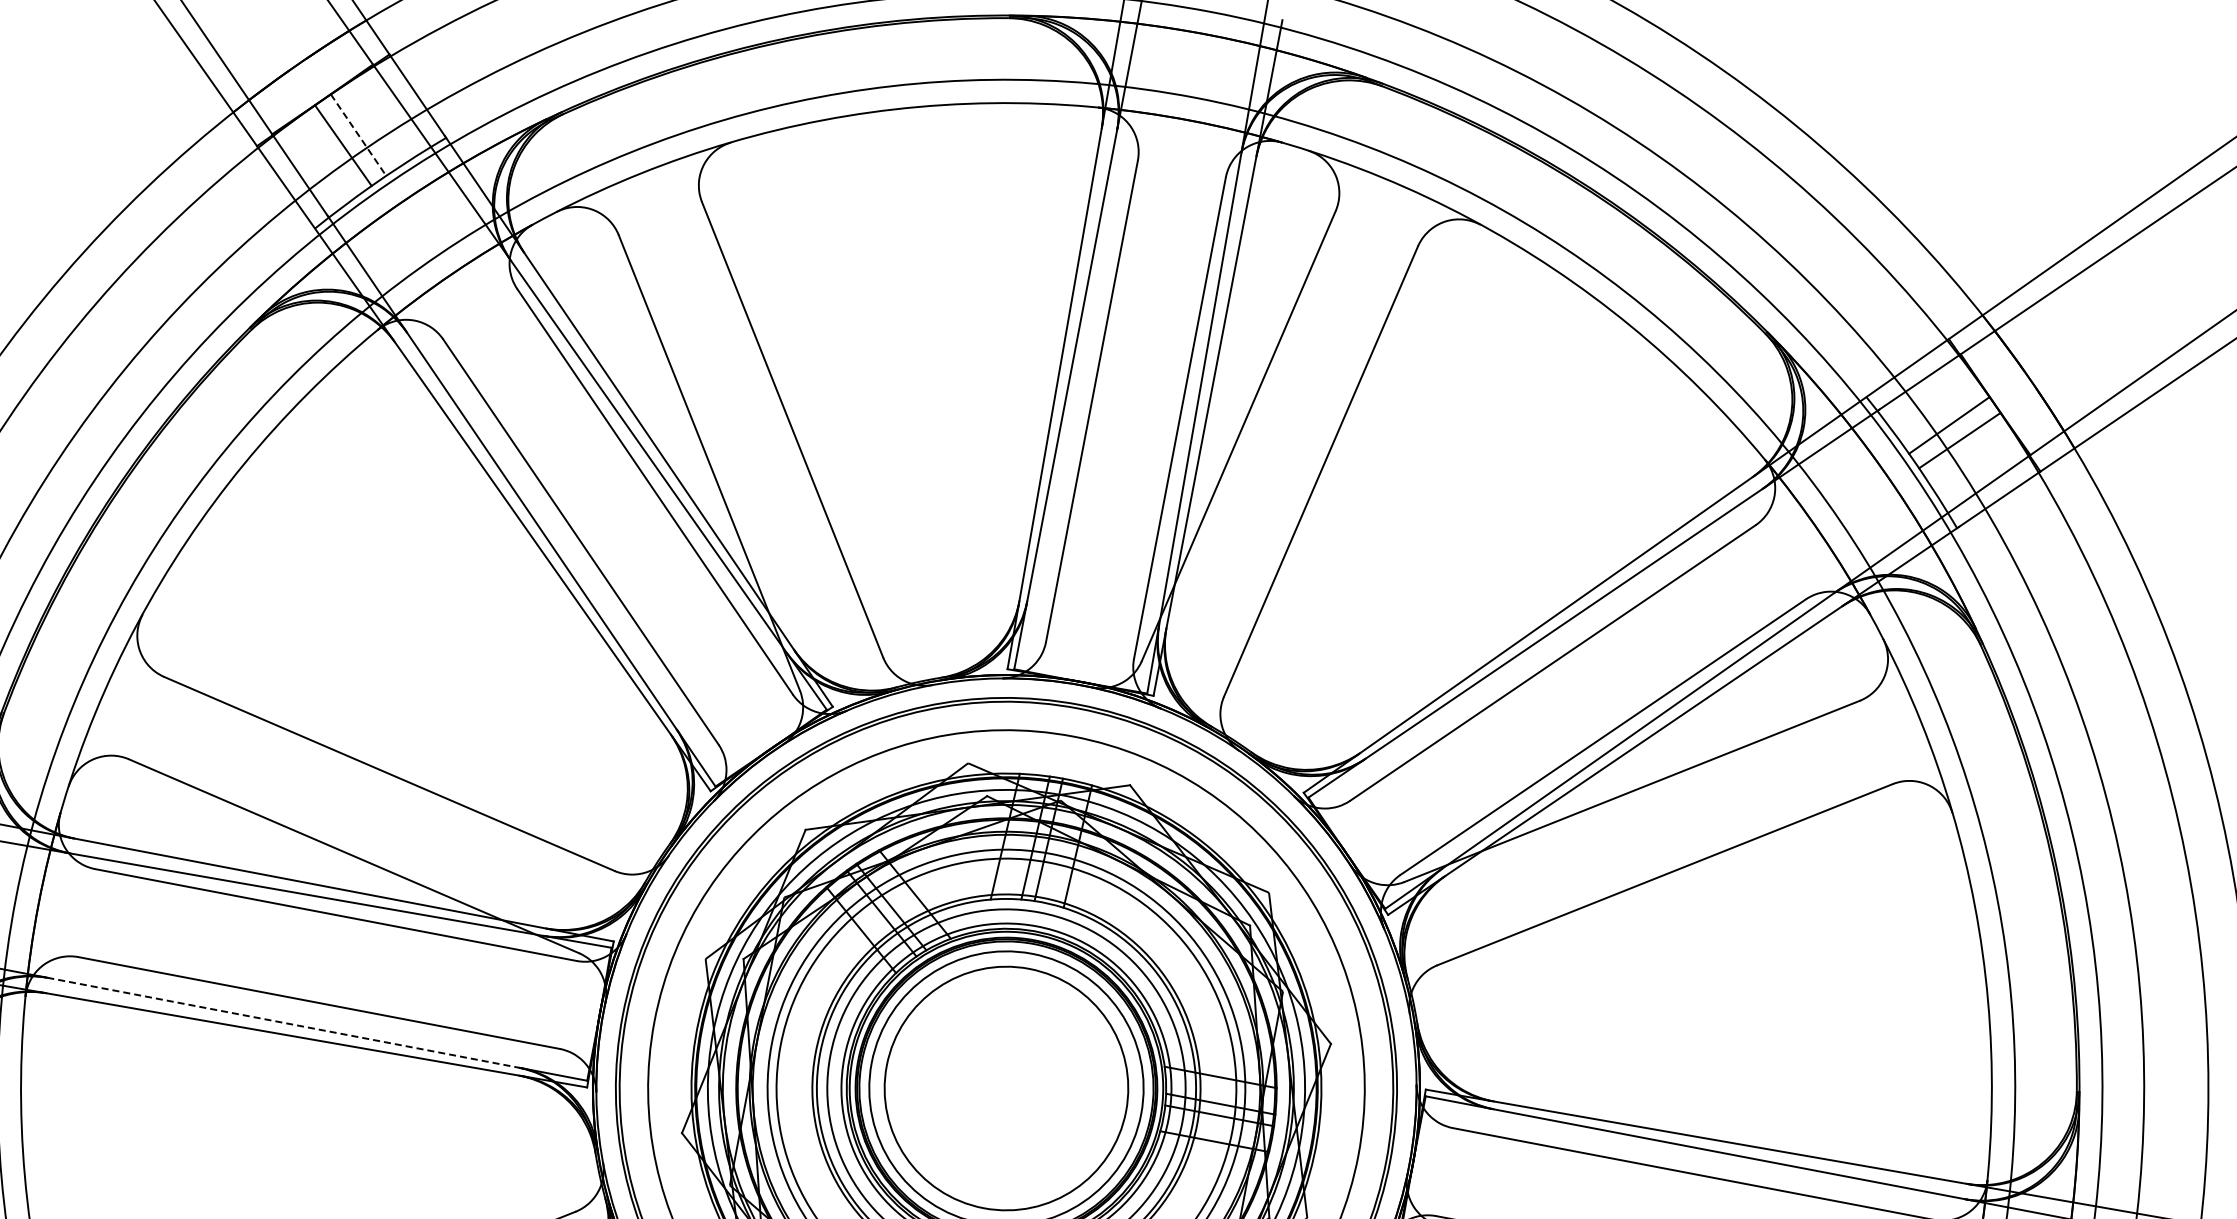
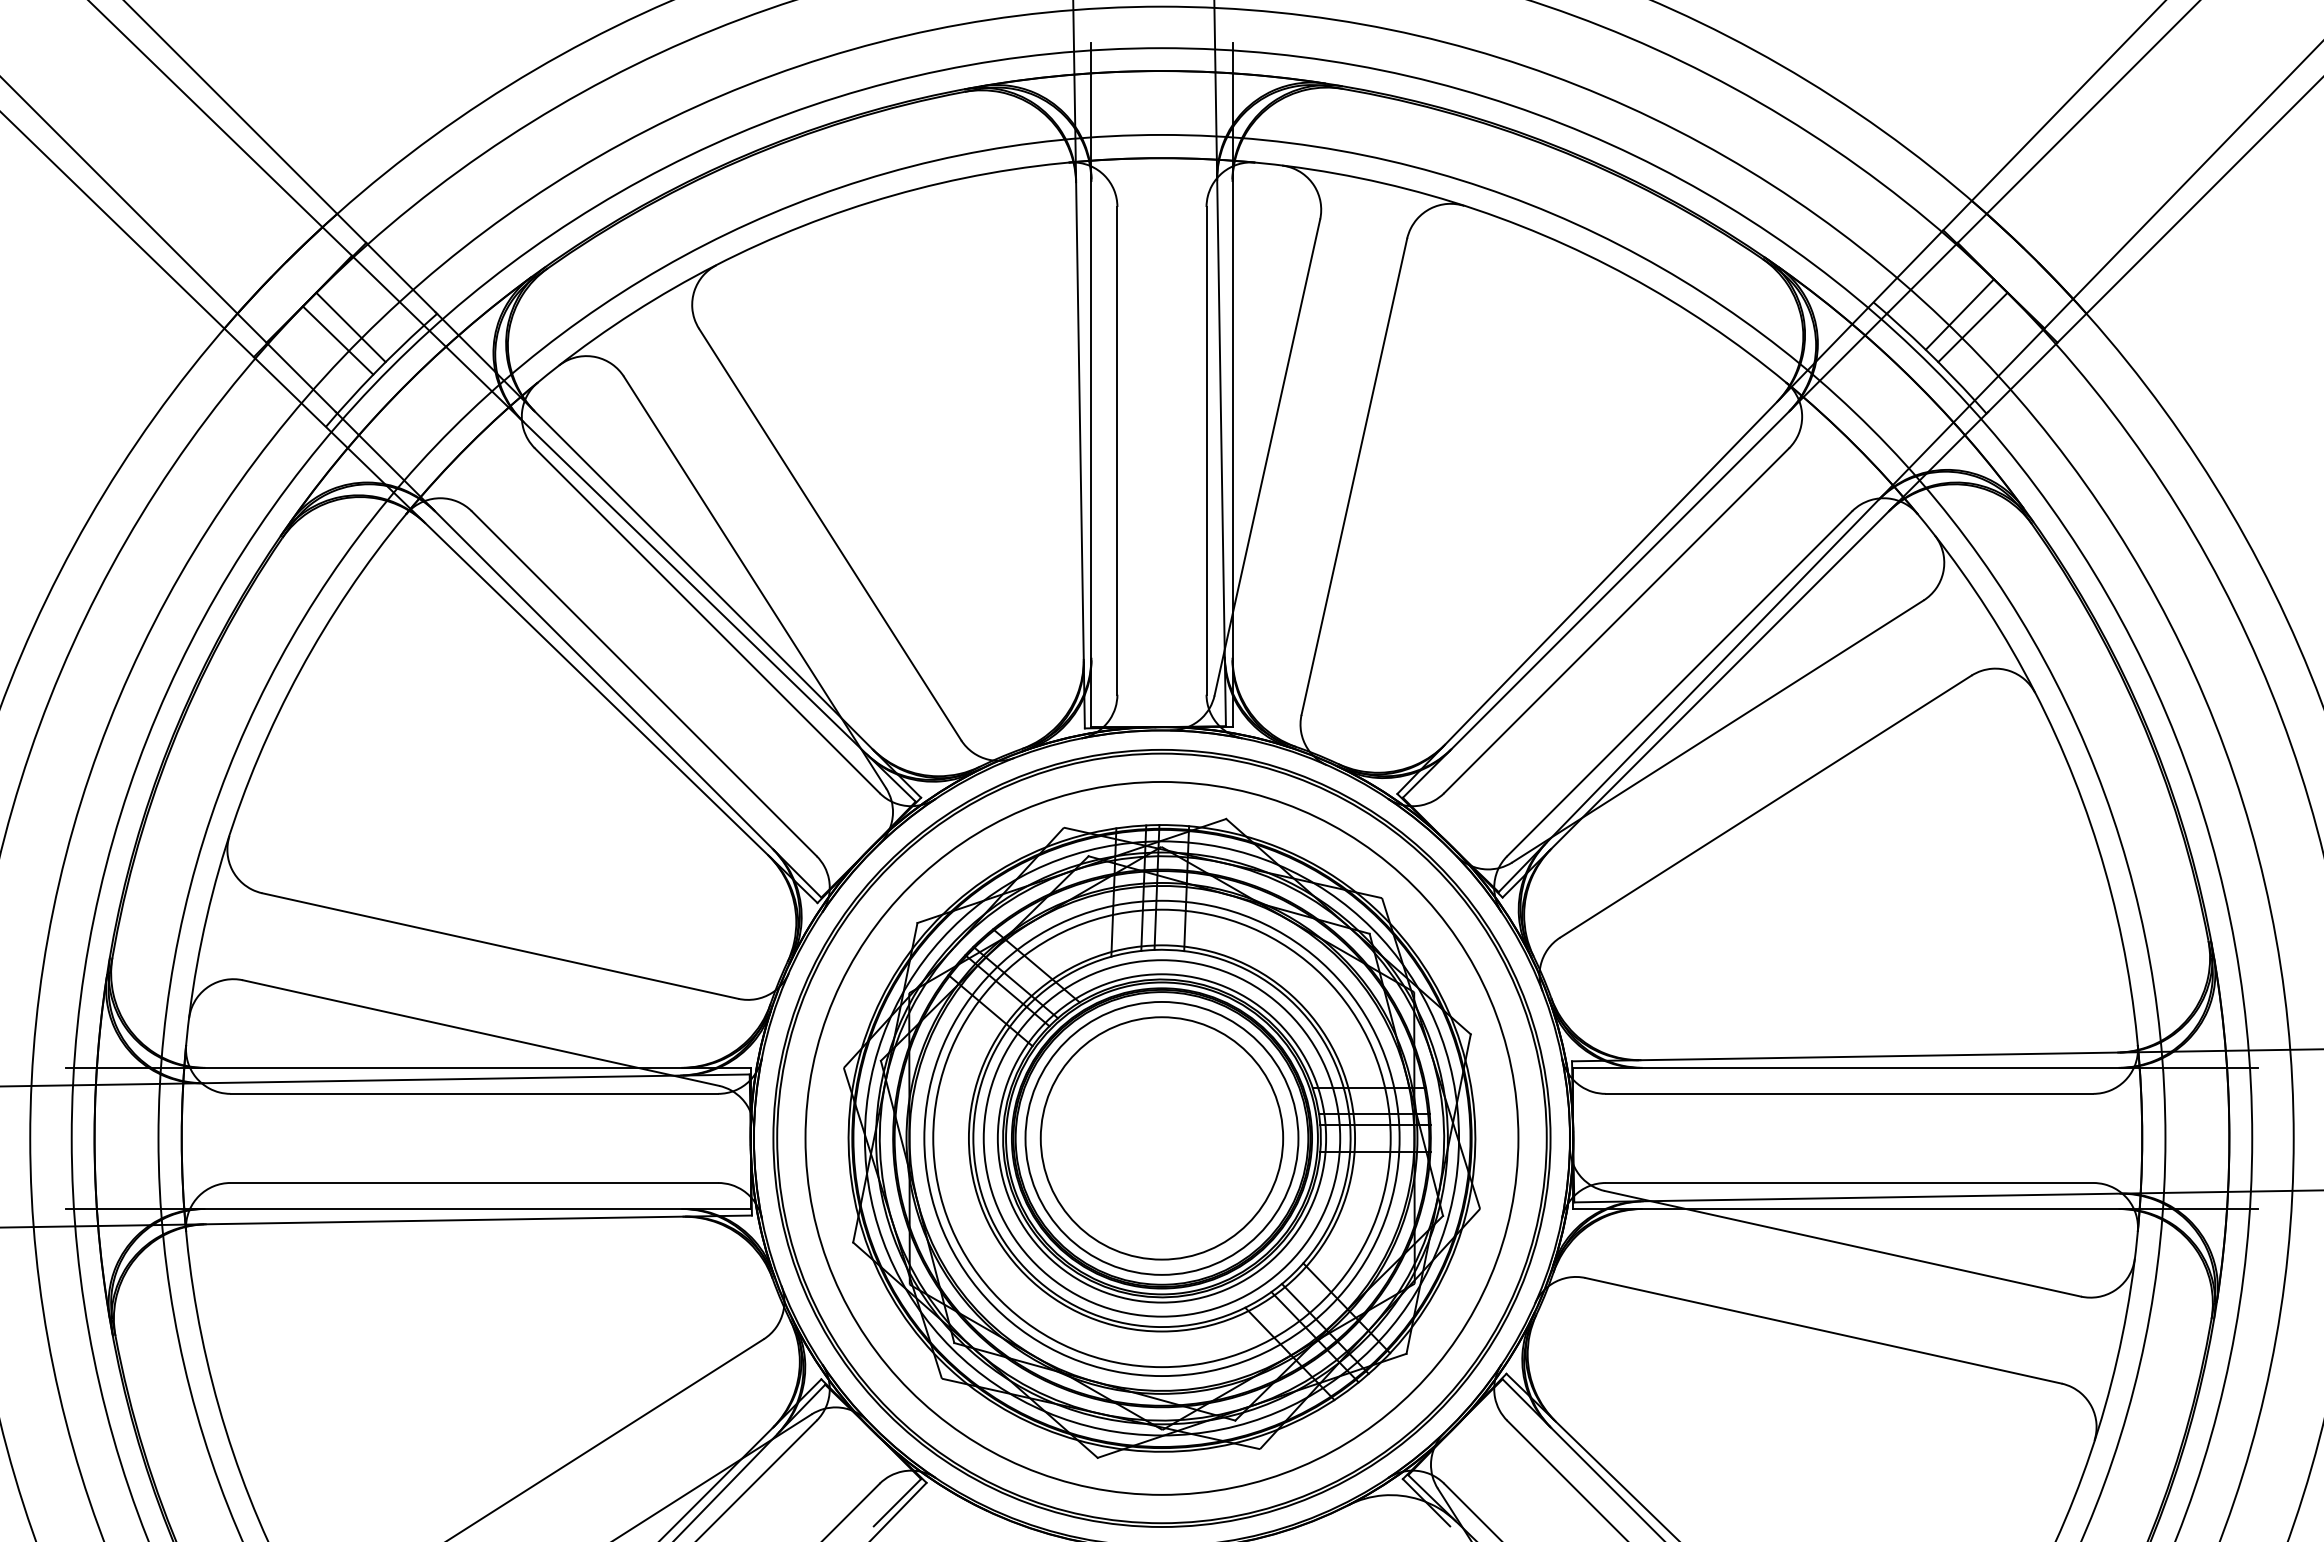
line: (359, 135) -> (351, 327), dashed -> solid
line: (282, 1022) -> (442, 1208), dashed -> solid

